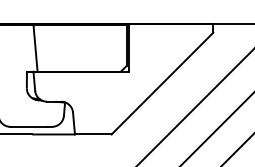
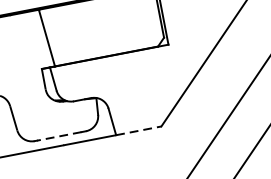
line: (29, 126) -> (58, 136), solid -> dashed
line: (93, 134) -> (139, 130), solid -> dashed

